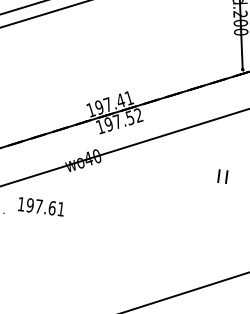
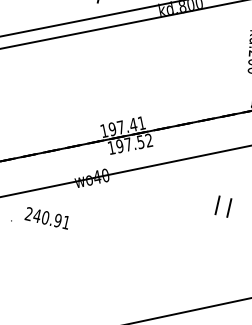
part: (222, 176) -> (223, 206), size x1.6
text: (36, 206) -> (43, 217), 197.61 -> 240.91

